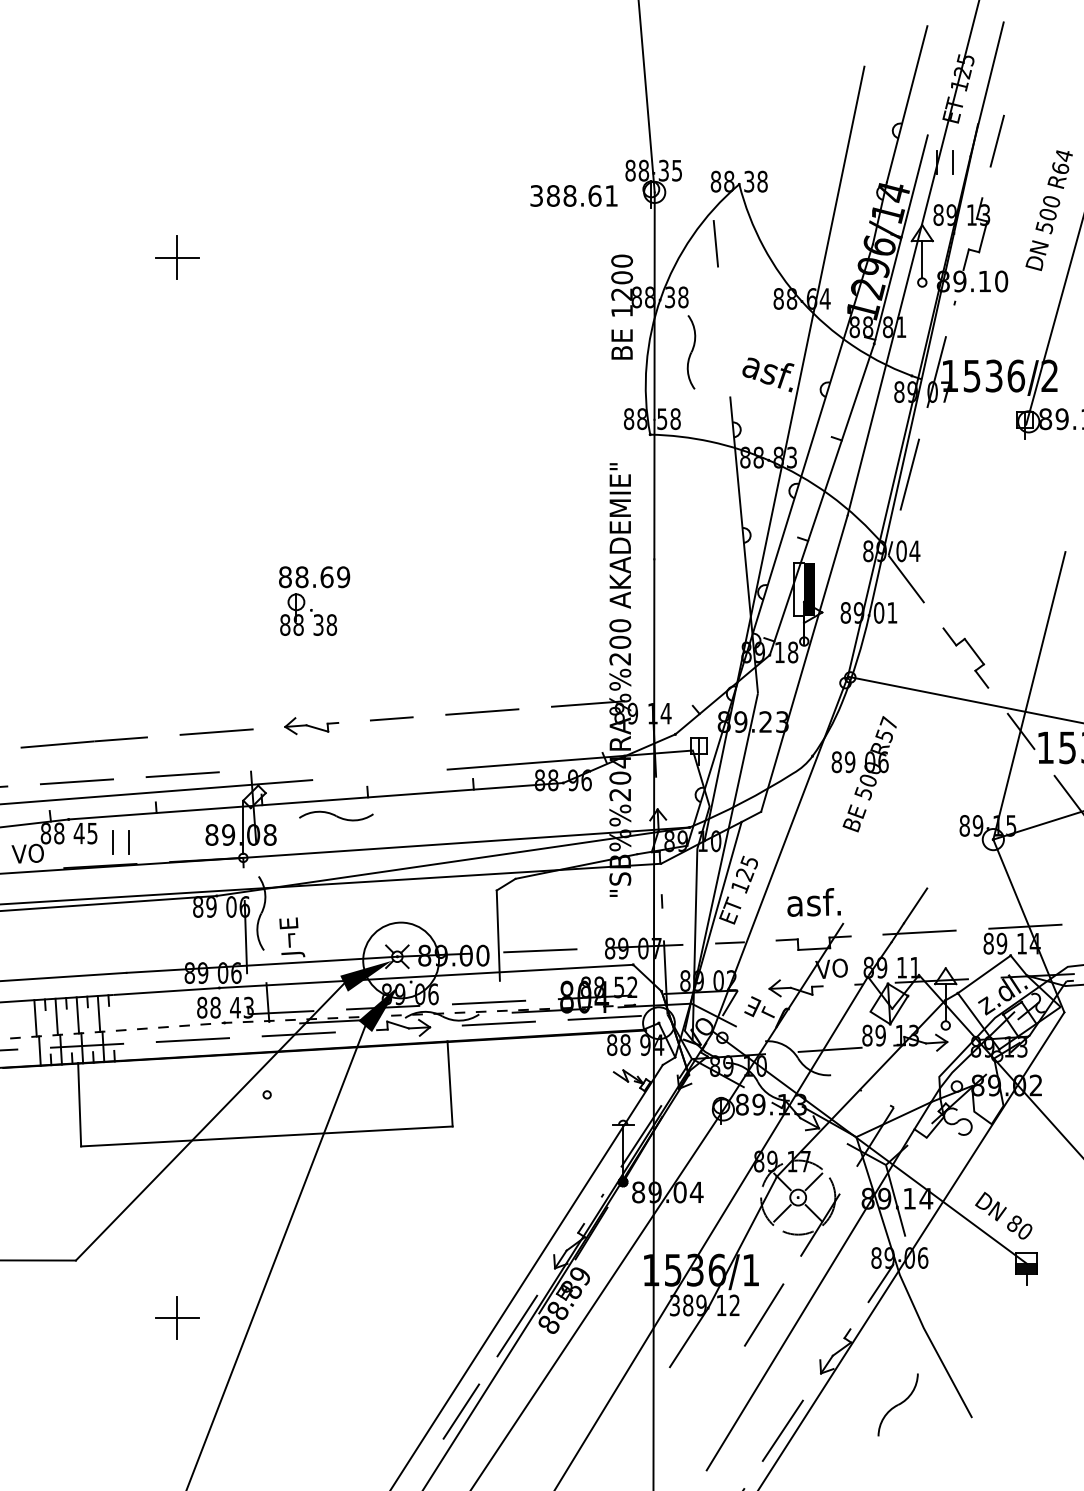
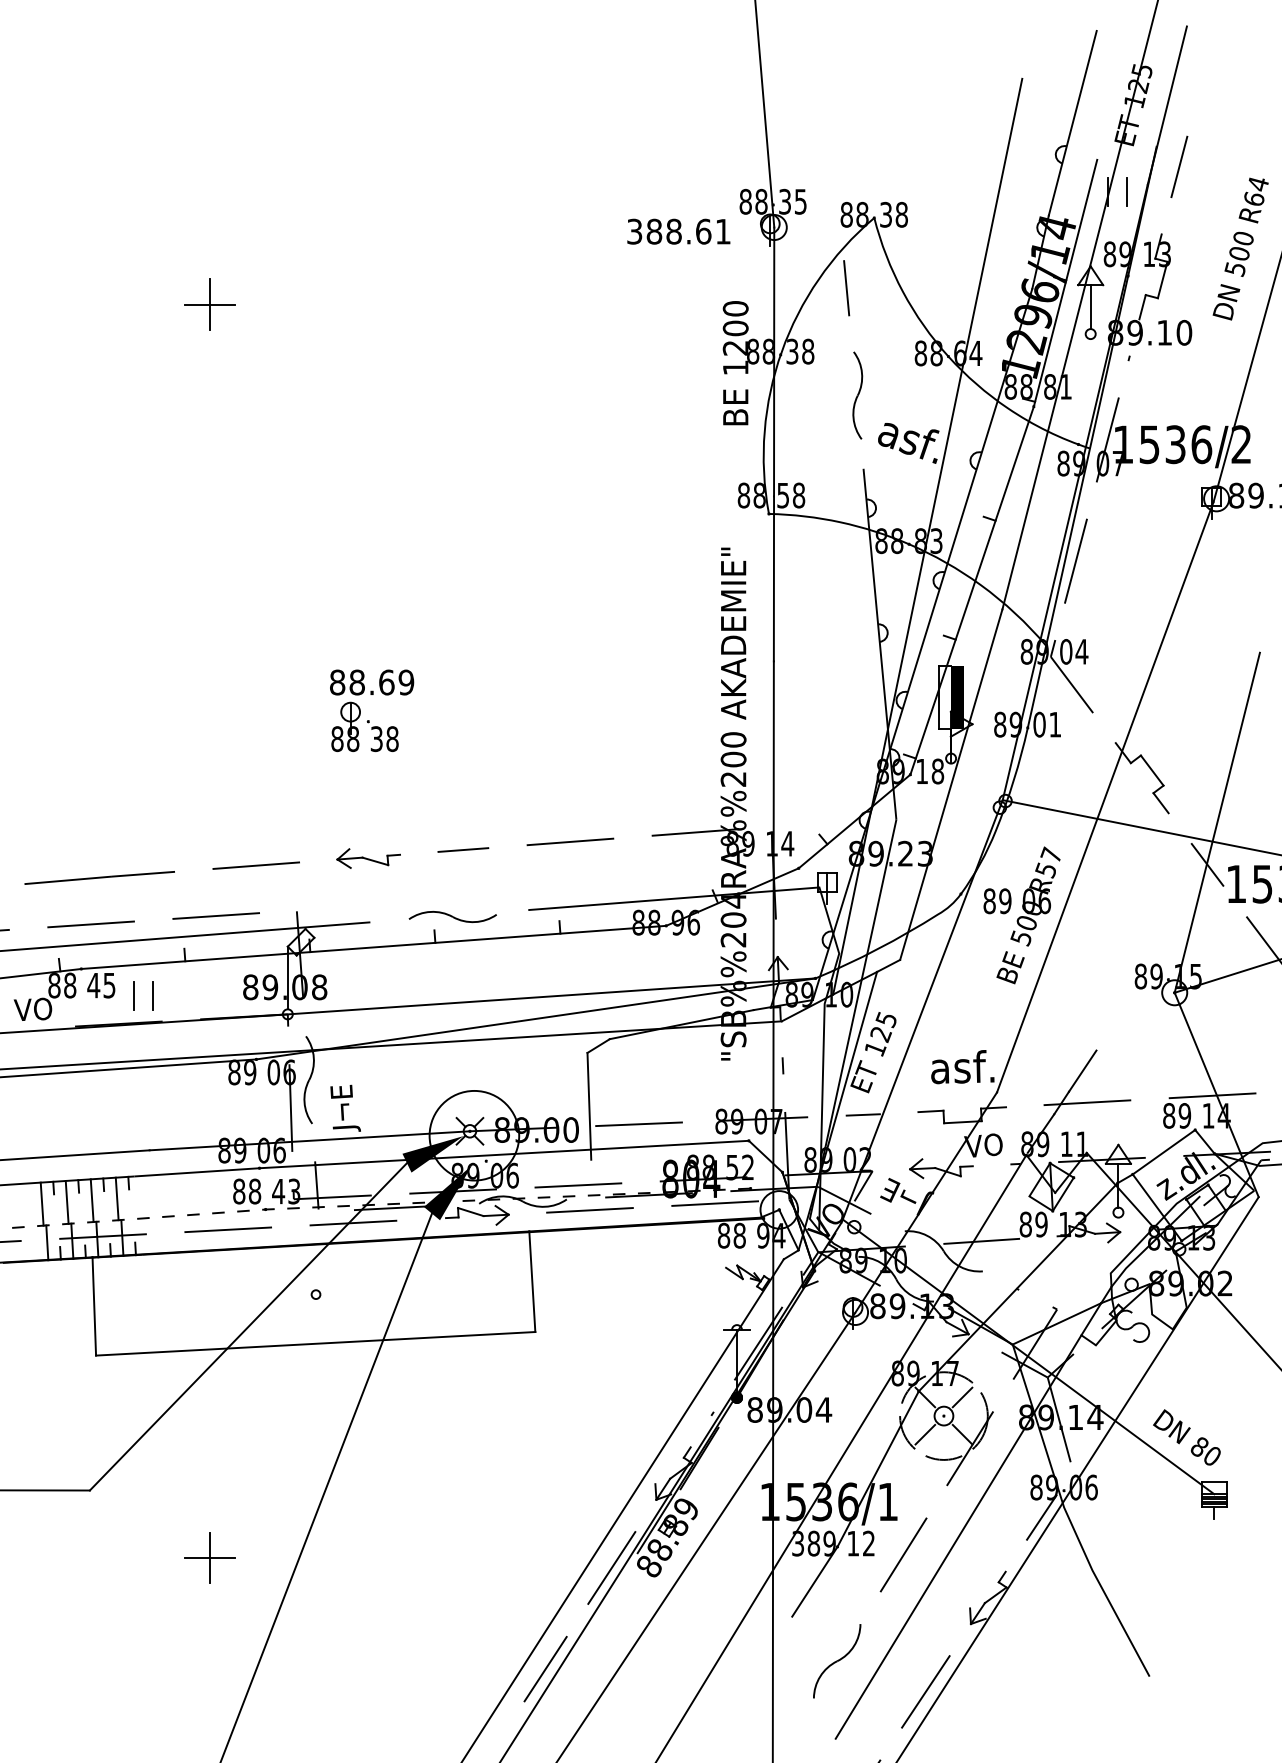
part: (691, 352) -> (857, 395), moved
line: (934, 674) -> (1105, 797), added
part: (336, 816) -> (452, 917), moved
part: (898, 1405) -> (837, 1661), moved

